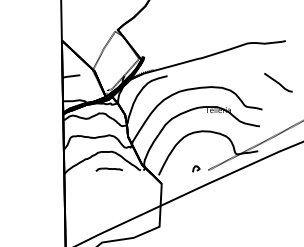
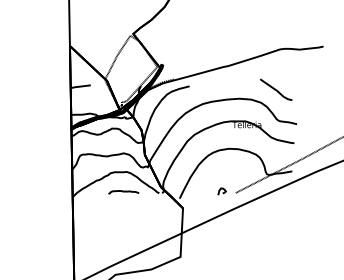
line: (278, 82) -> (276, 89), moved

